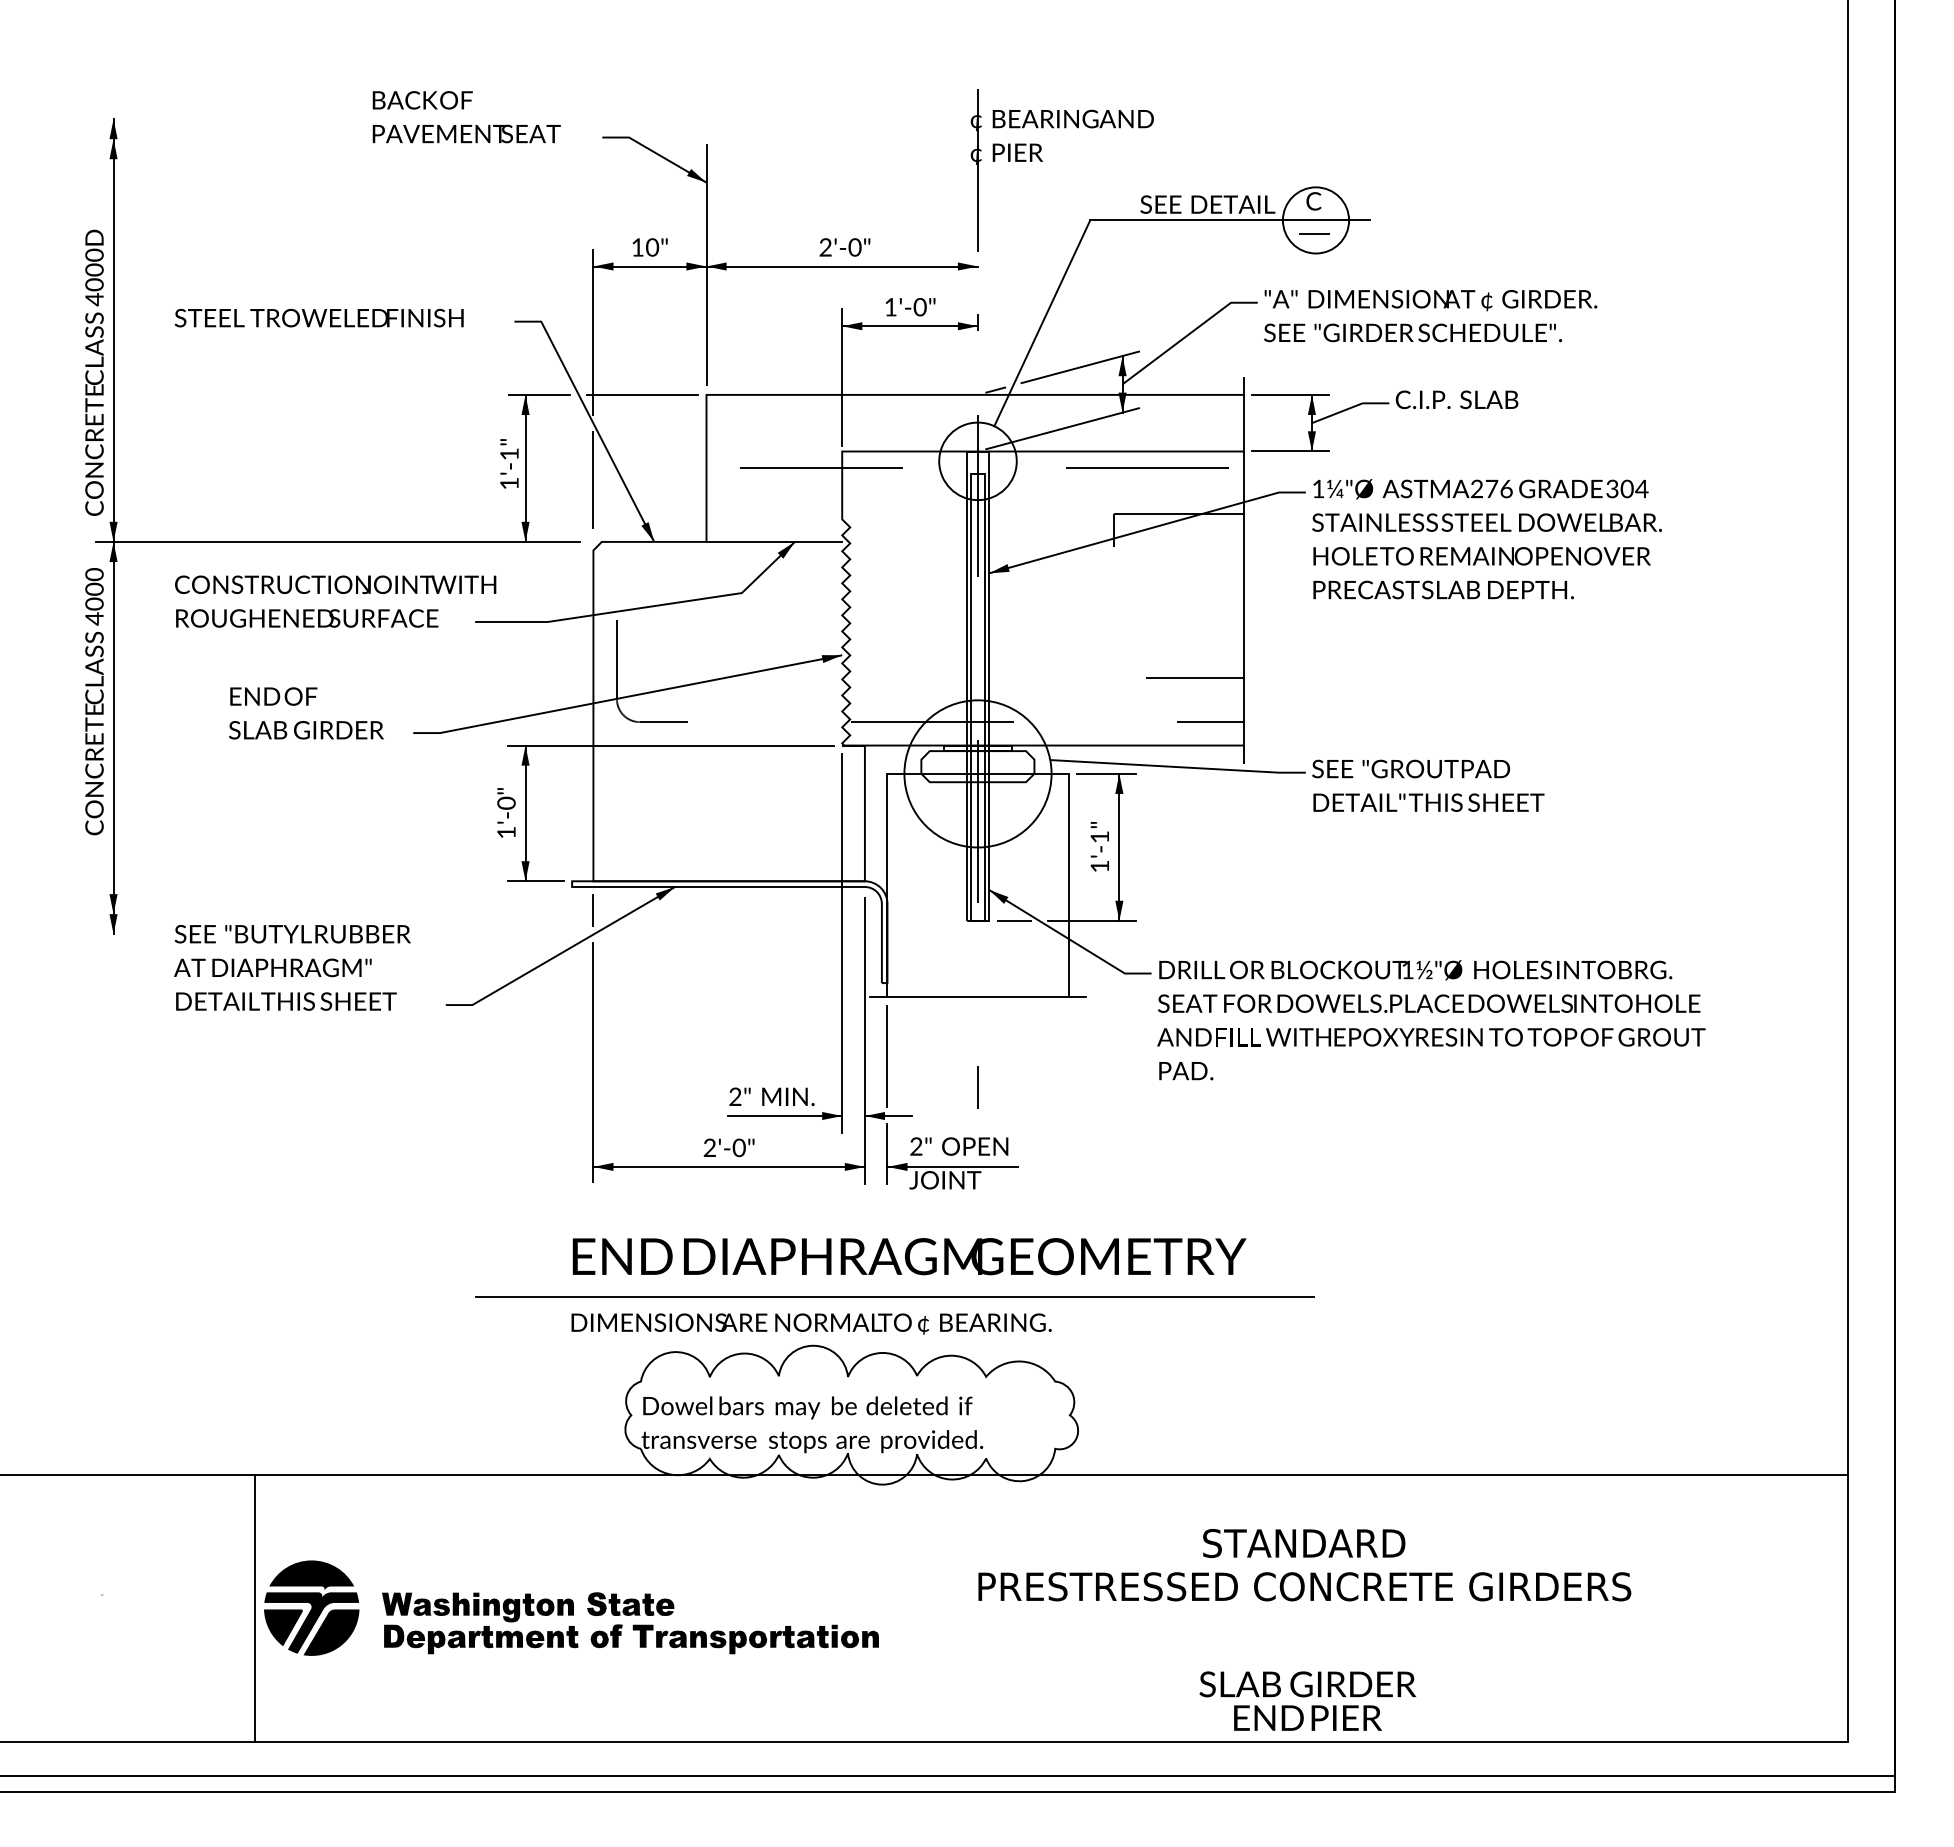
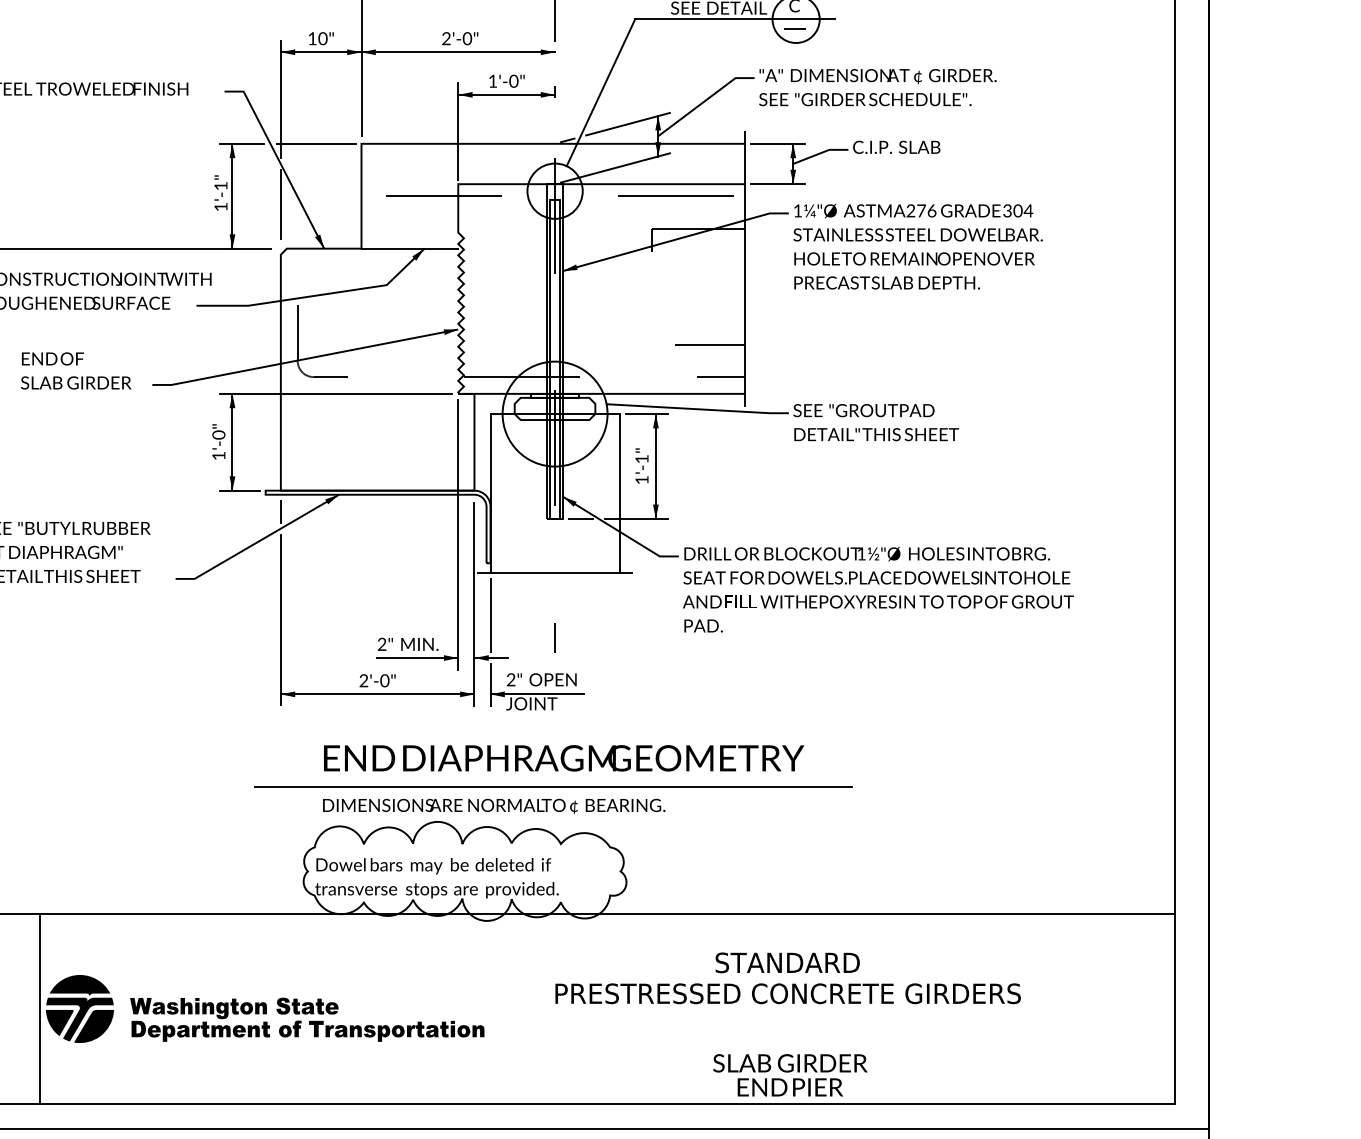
part: (894, 1296) -> (553, 786), moved

